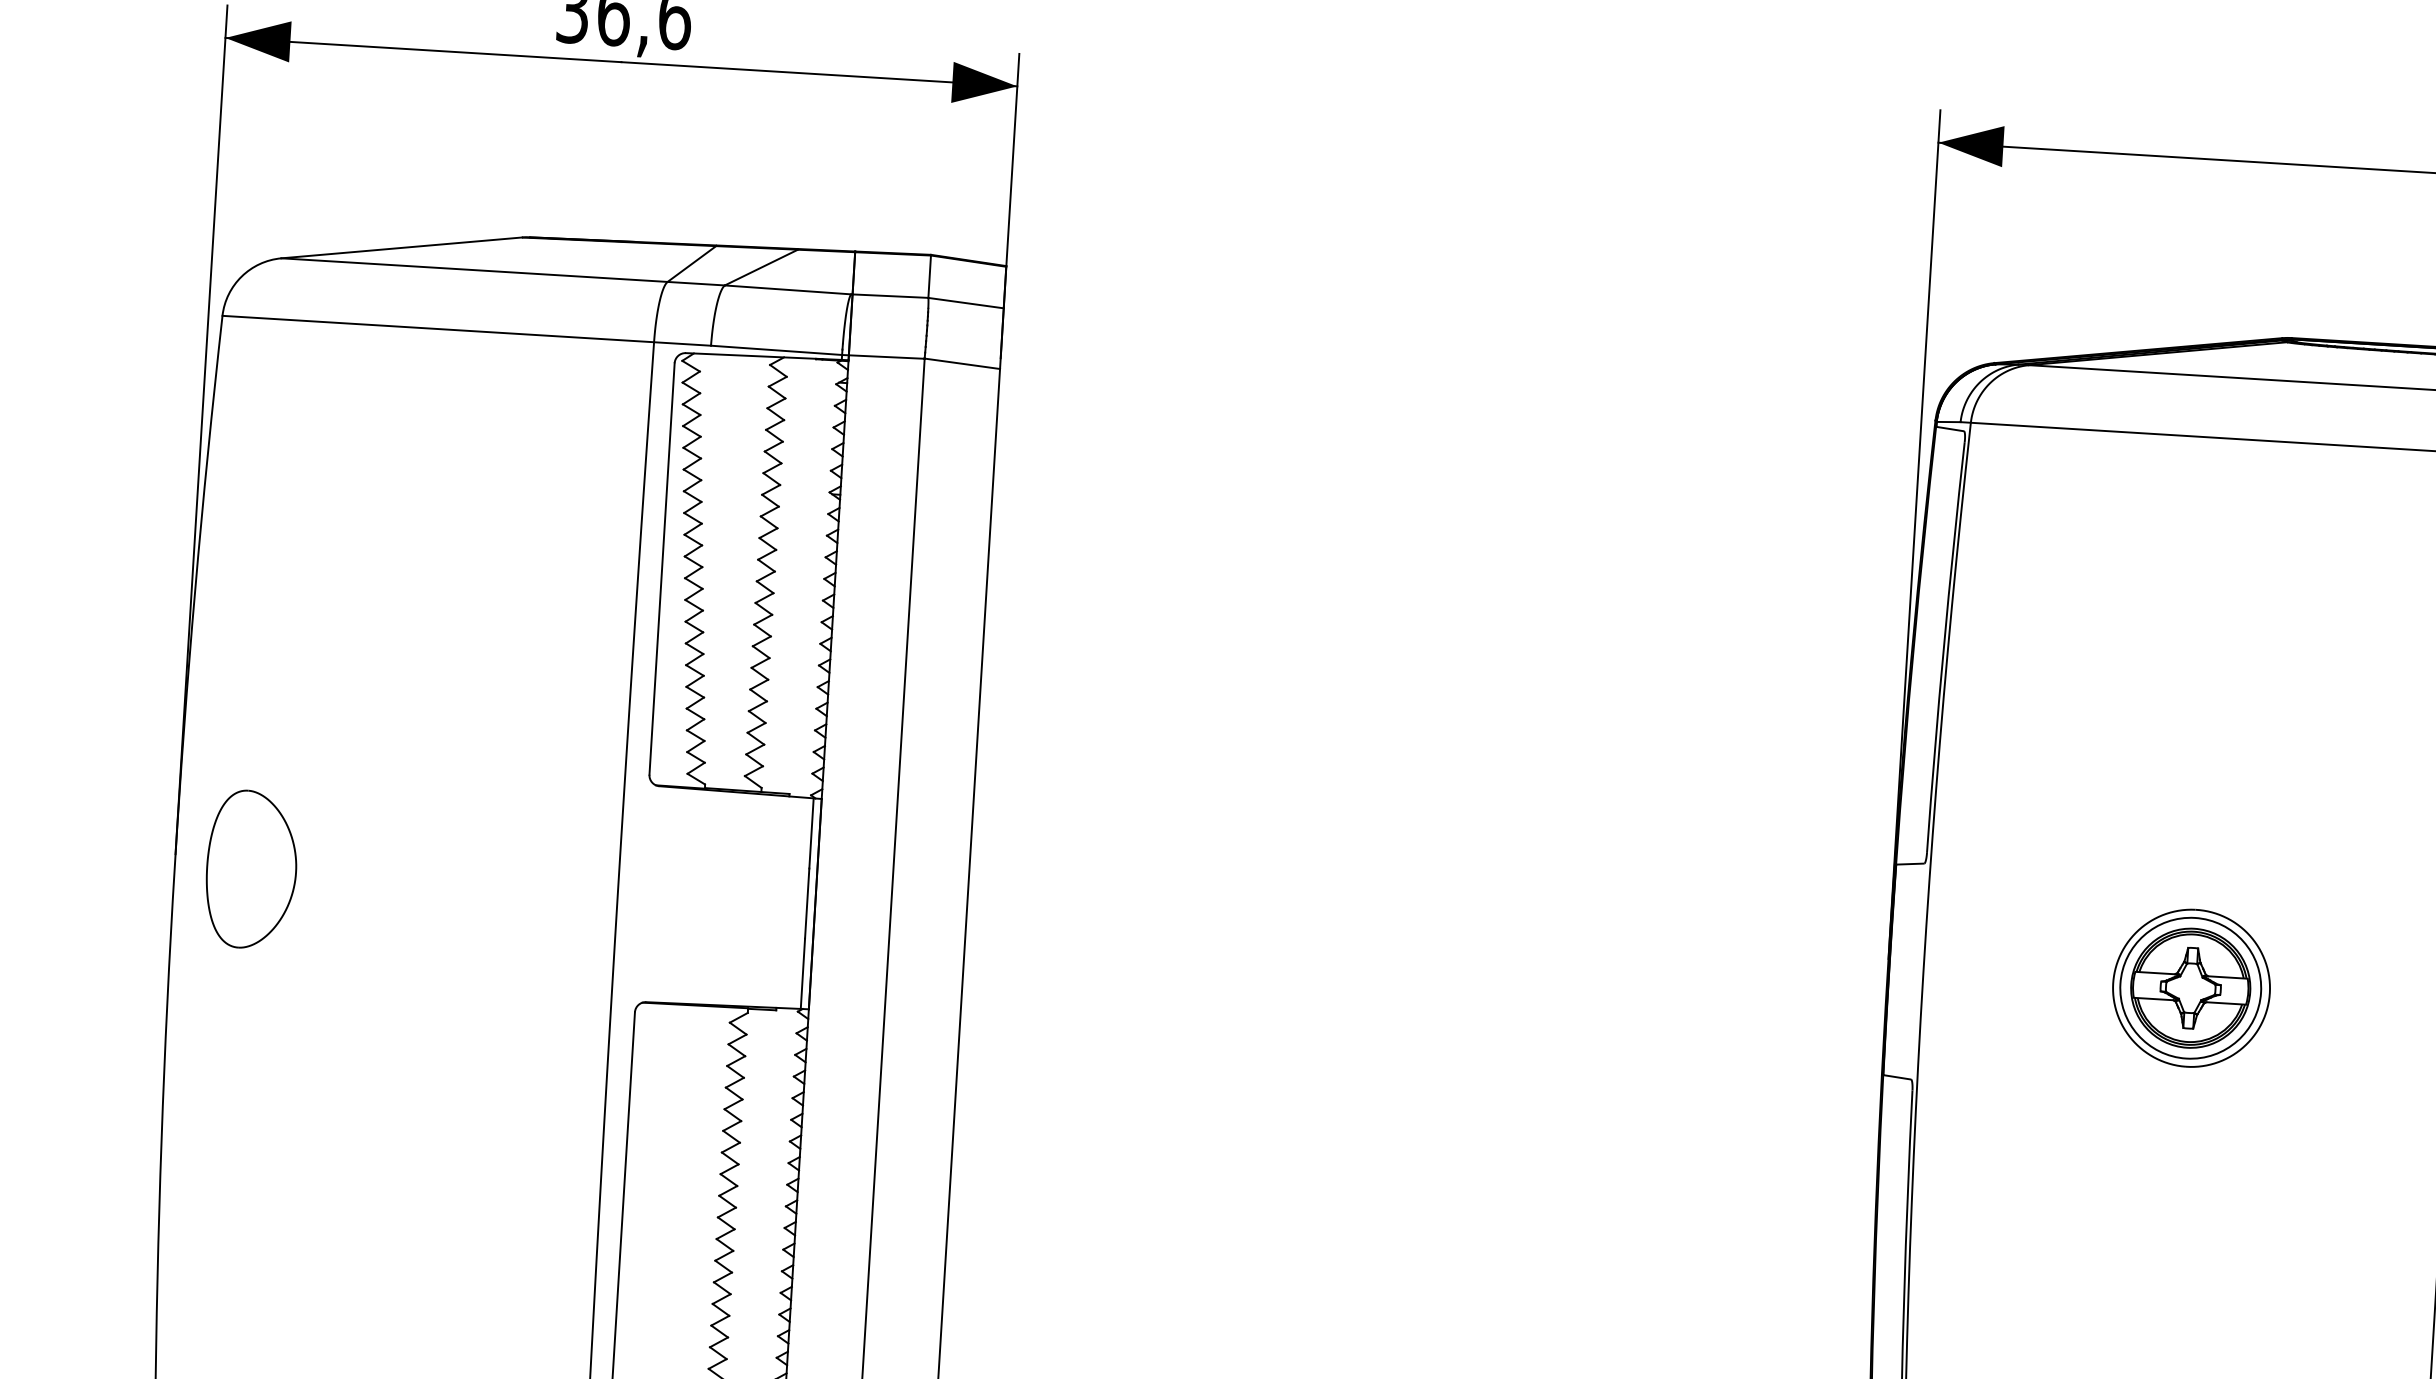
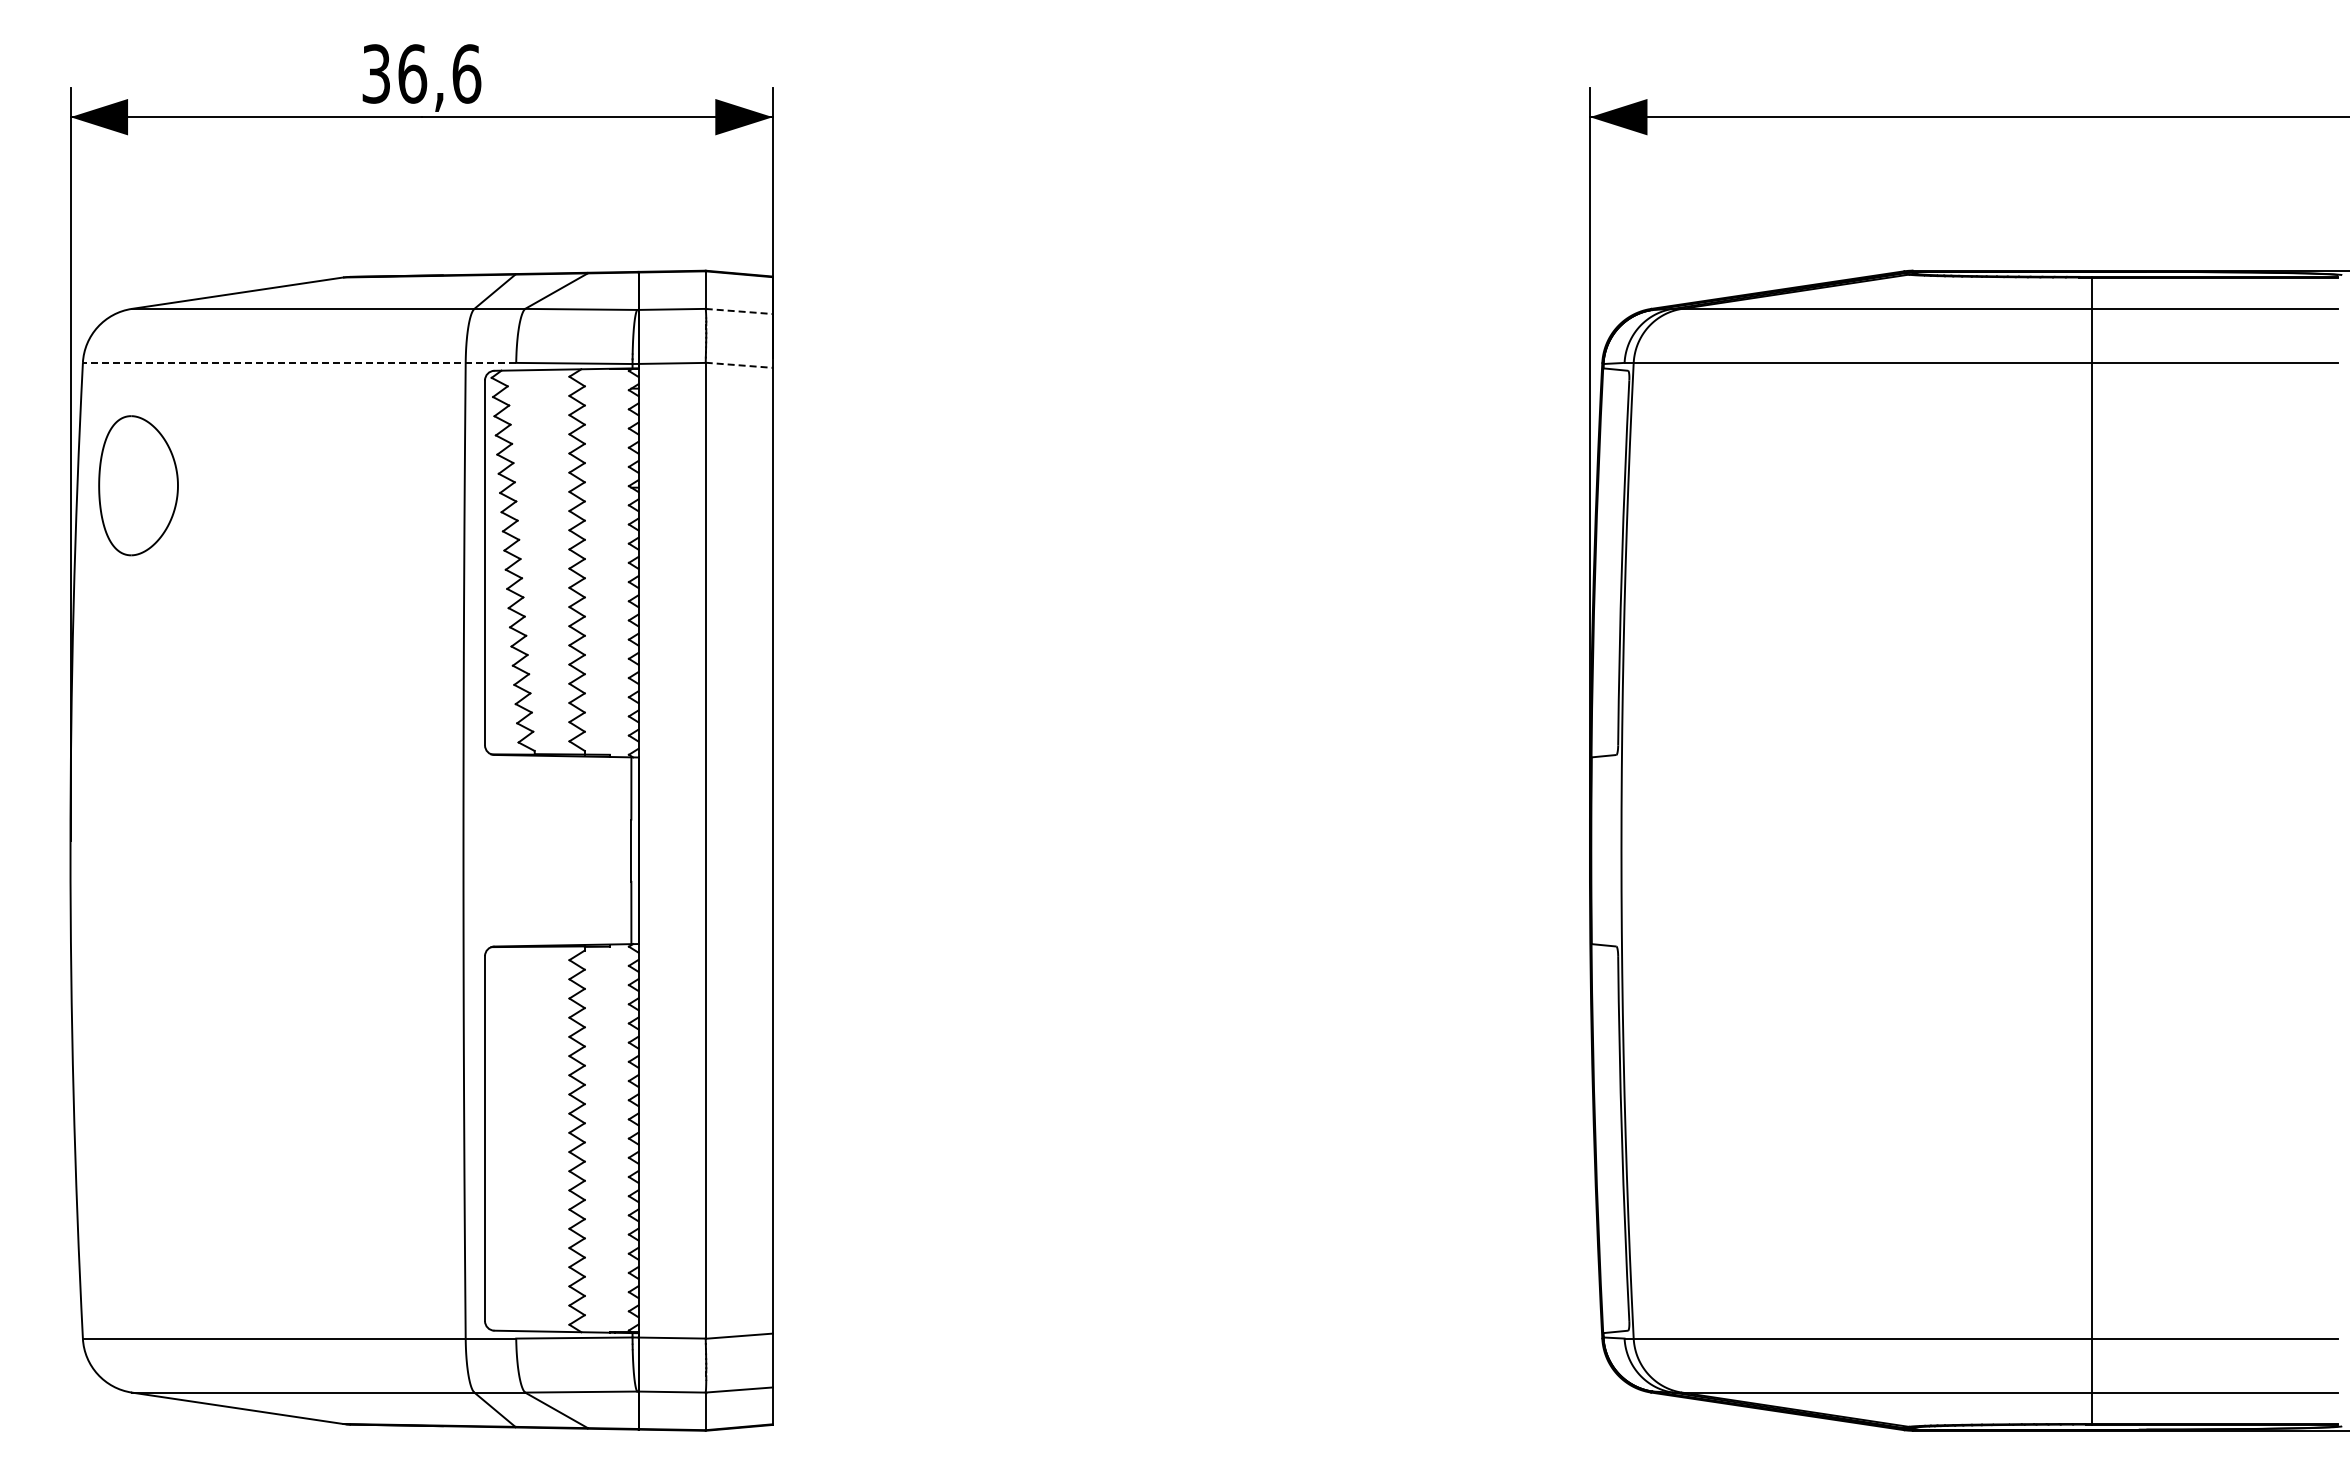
line: (966, 303) -> (739, 311), solid -> dashed
line: (466, 330) -> (299, 362), solid -> dashed
line: (962, 364) -> (739, 365), solid -> dashed
part: (251, 869) -> (138, 485), moved
part: (2190, 987) -> (1858, 850), removed

